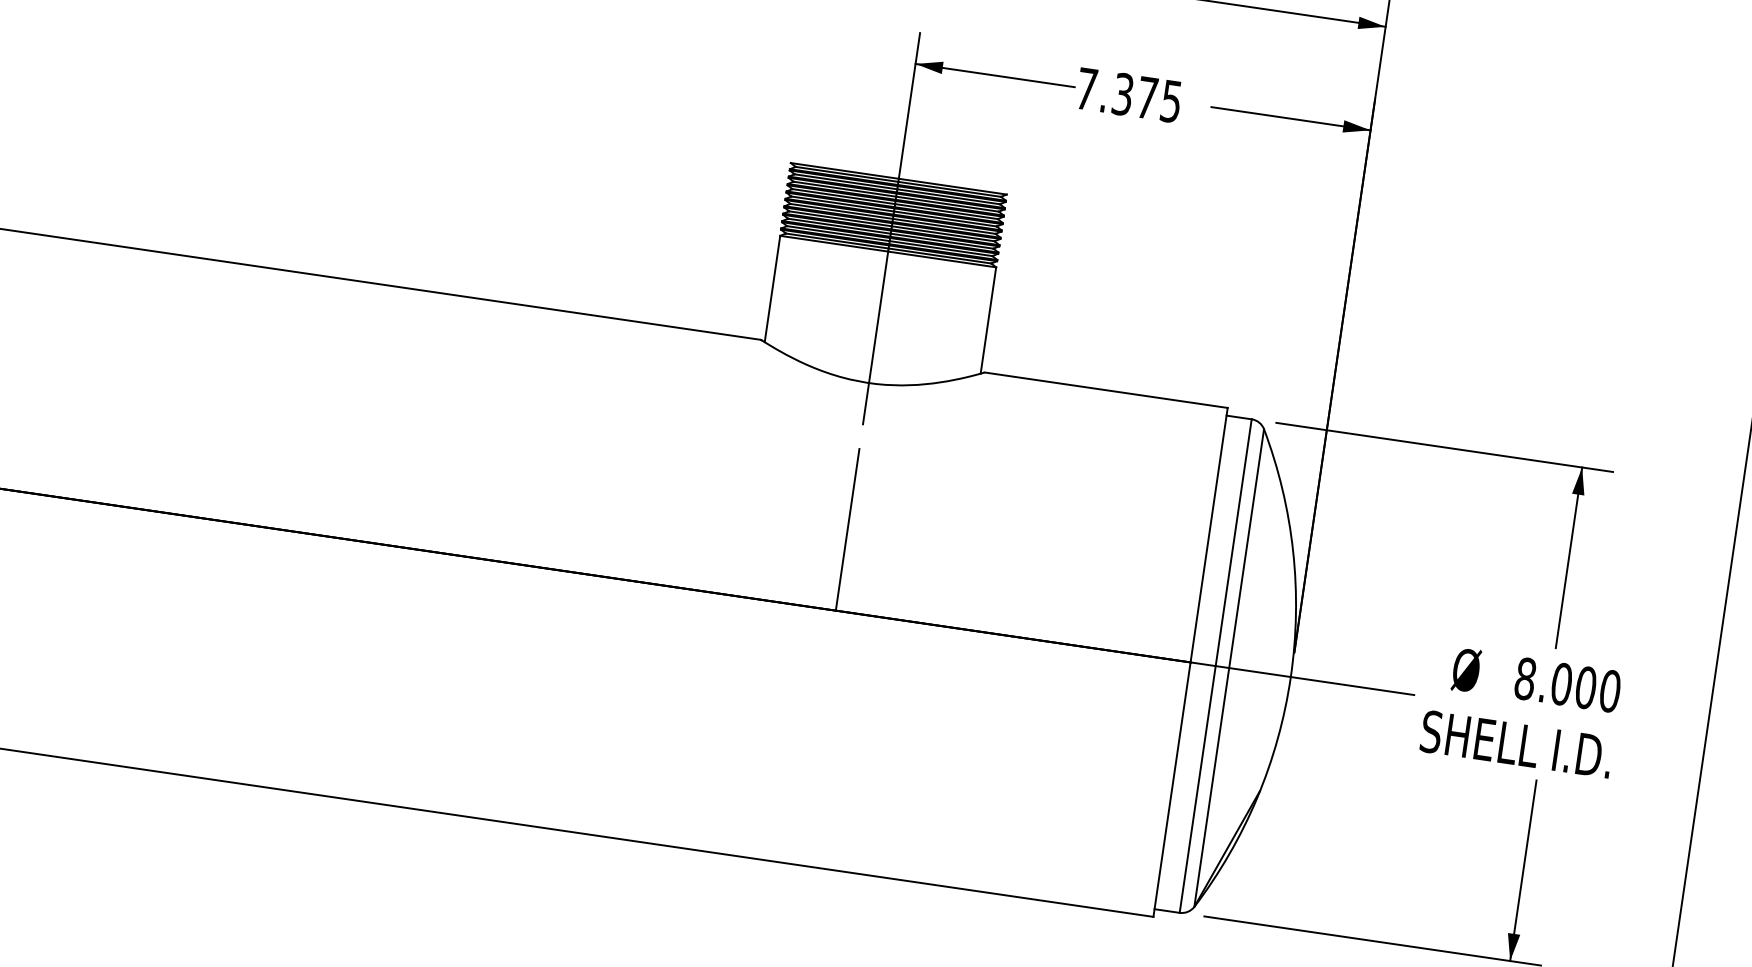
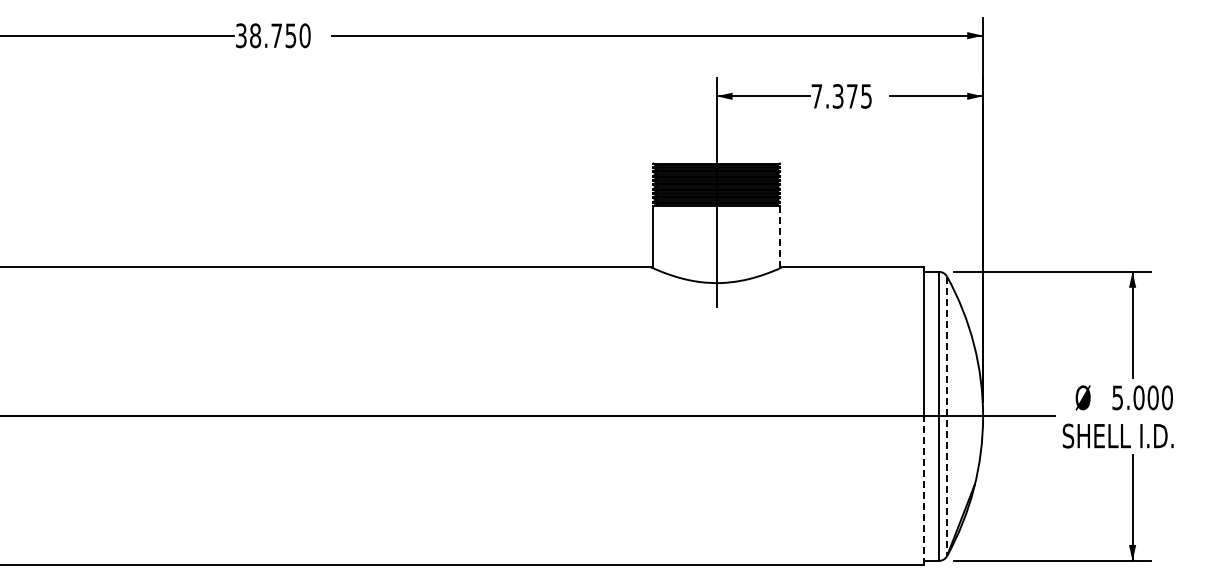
line: (987, 319) -> (779, 236), solid -> dashed
line: (847, 528) -> (716, 368), removed
line: (1229, 668) -> (947, 416), solid -> dashed
text: (1525, 678) -> (1117, 397), 8.000 -> 5.000
line: (1172, 789) -> (924, 490), solid -> dashed

